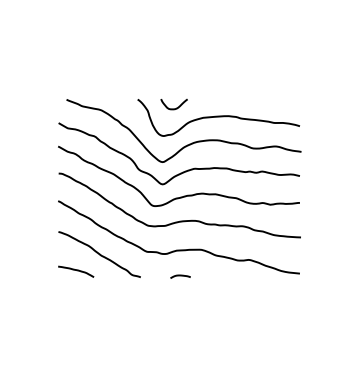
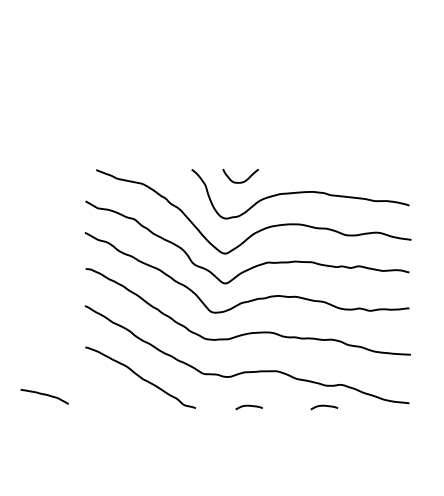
curve: (76, 270) -> (45, 395), moved
curve: (236, 276) -> (324, 407), added

